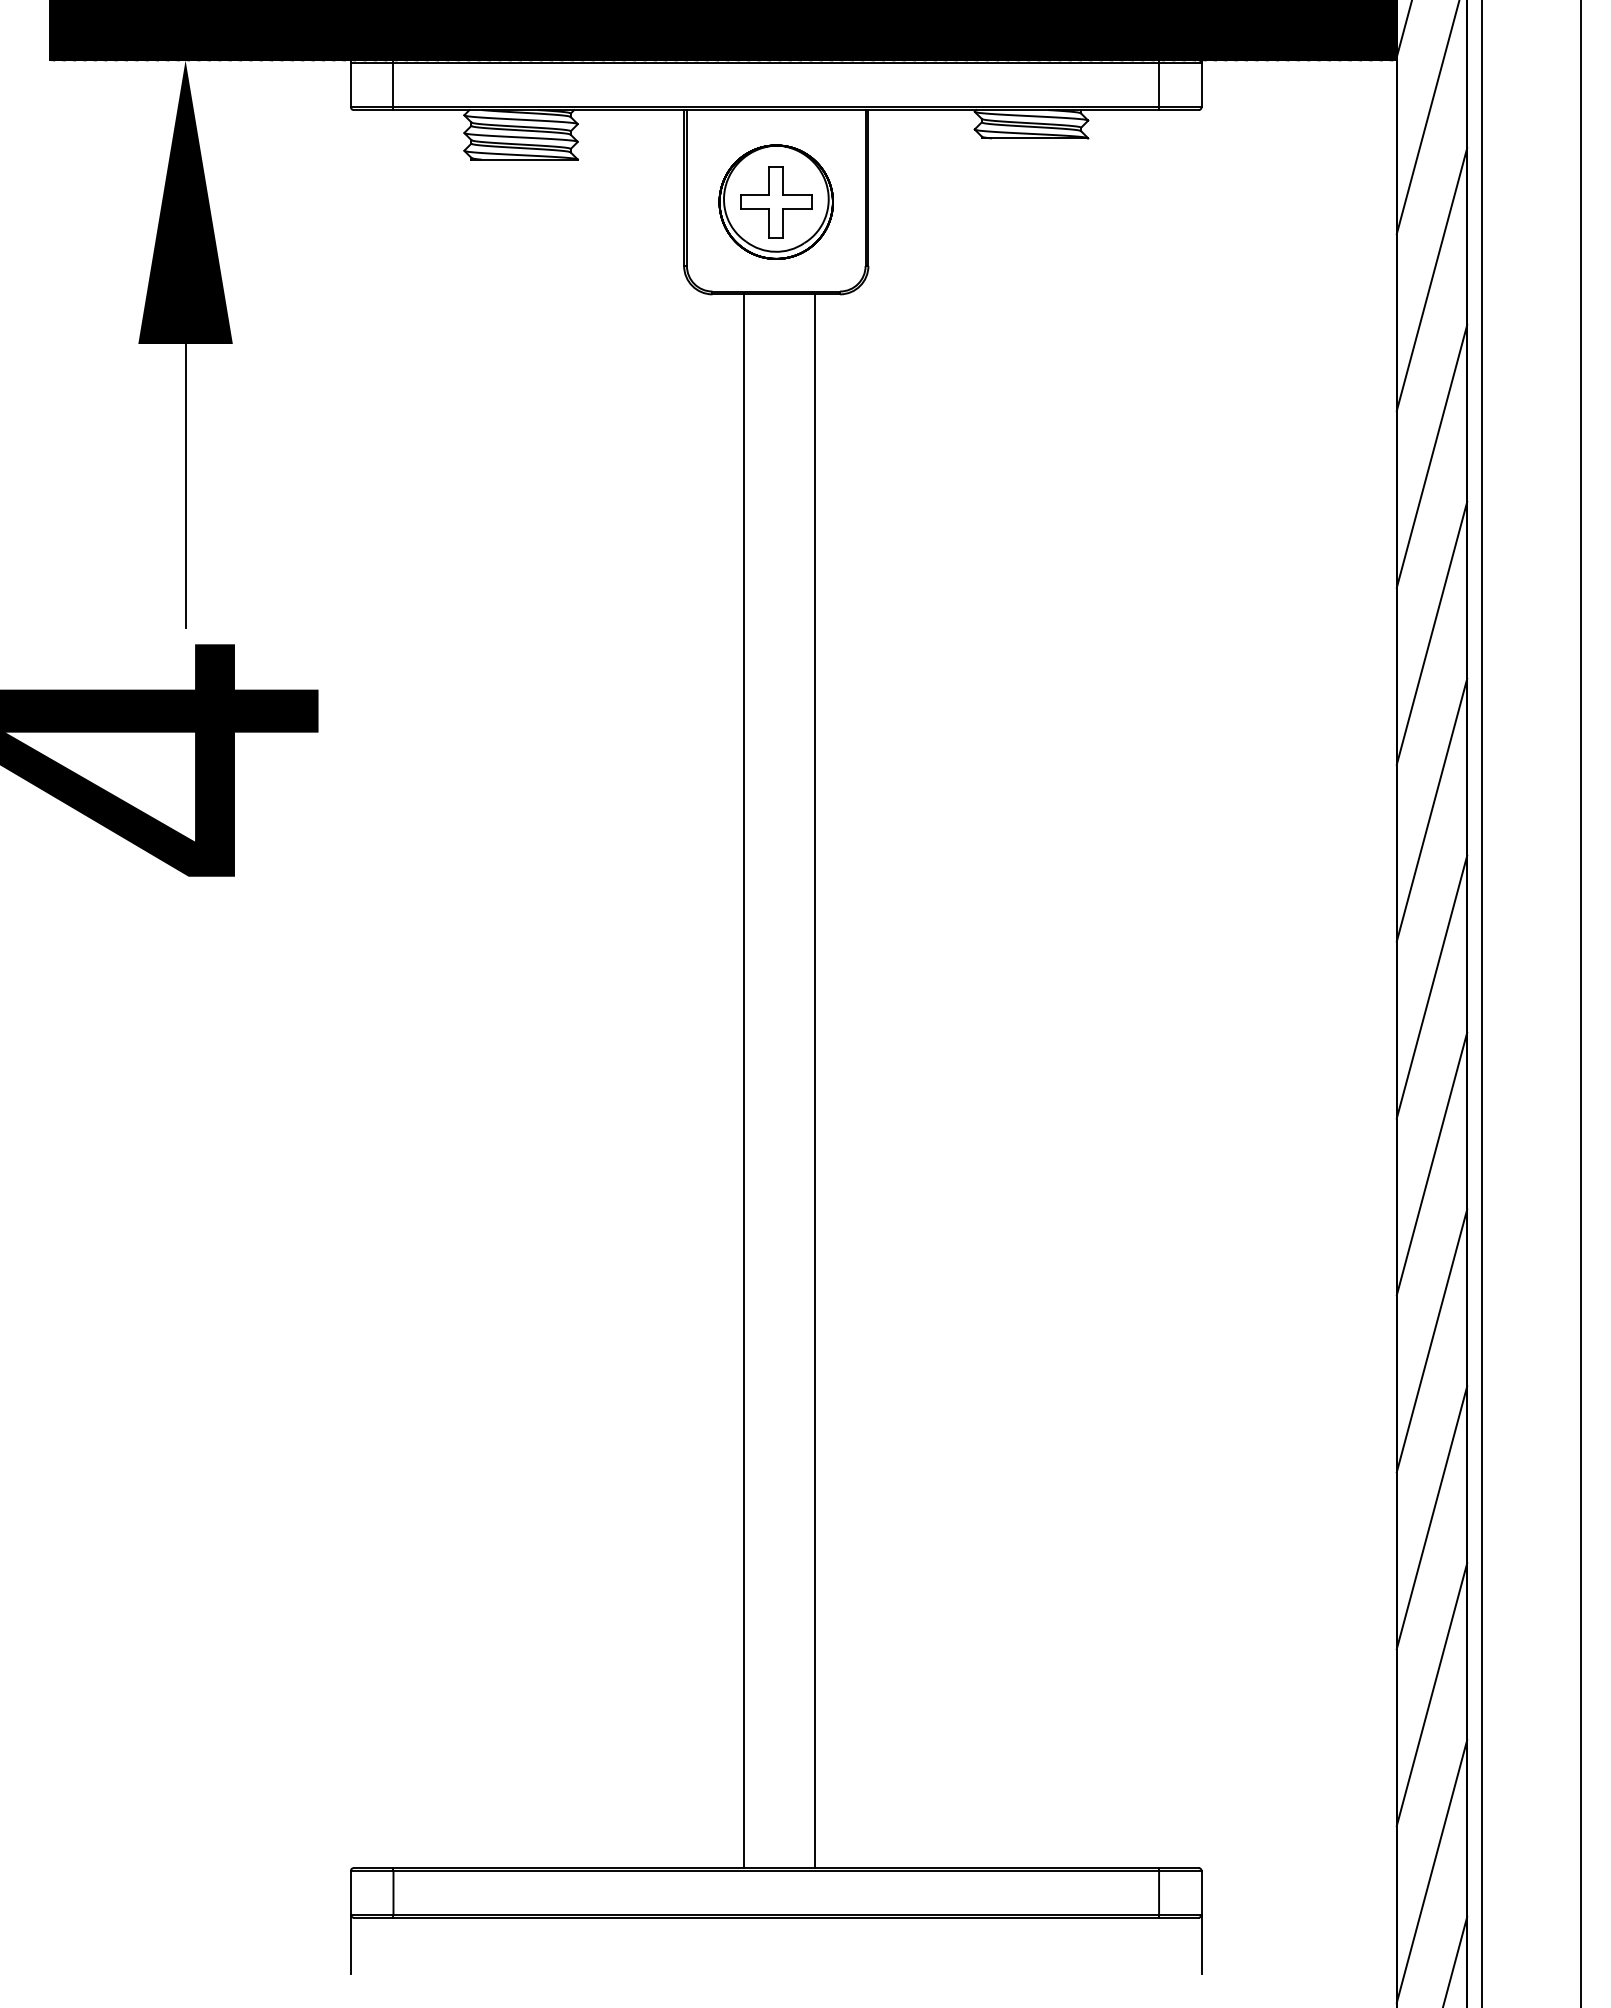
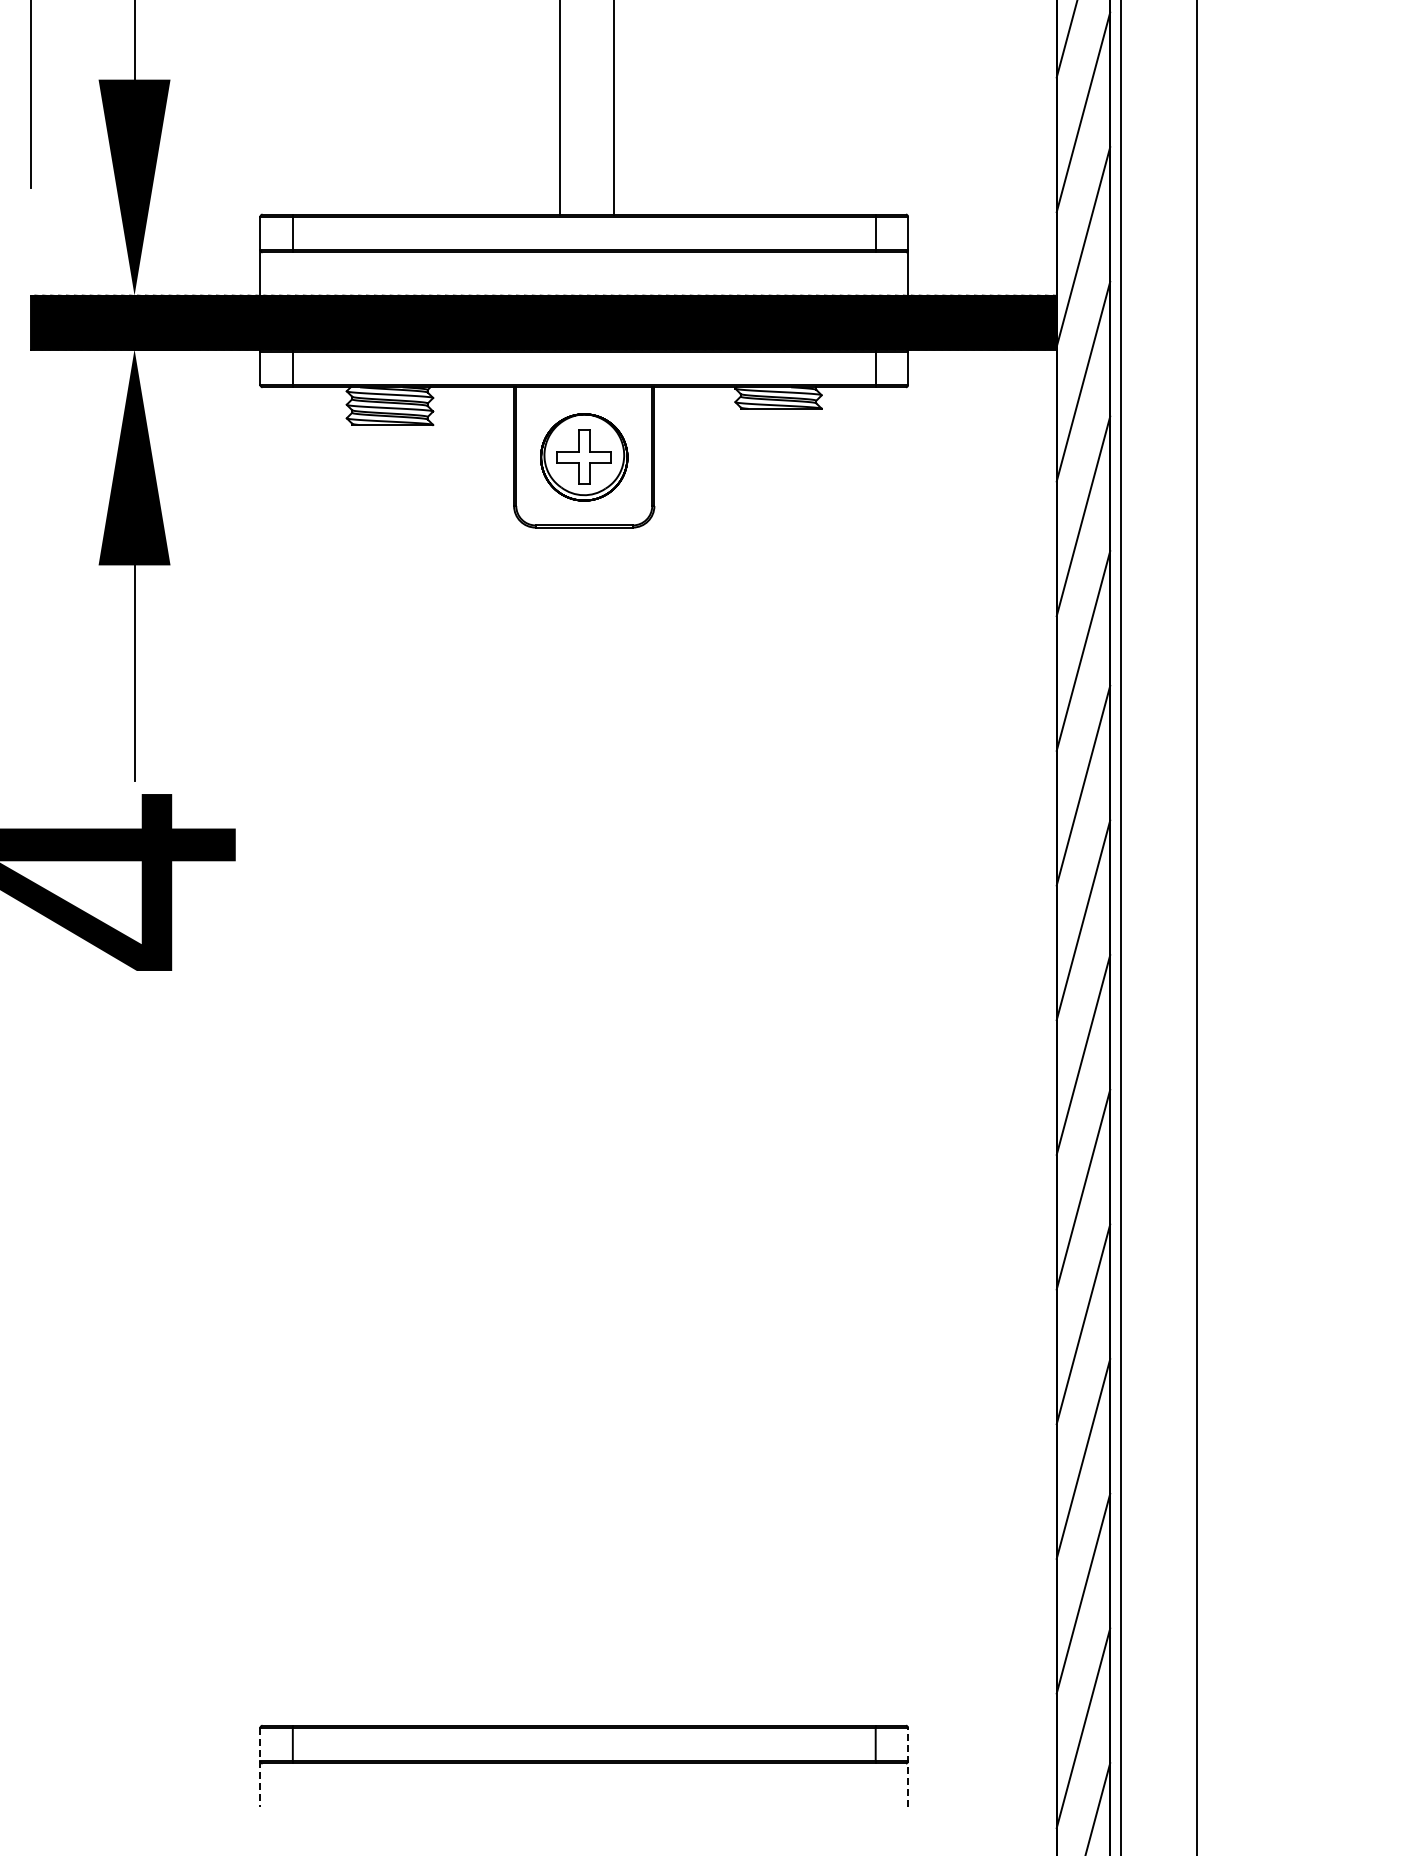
line: (743, 1081) -> (559, 1126), removed
line: (814, 1081) -> (613, 1126), removed
line: (1202, 1921) -> (908, 1766), solid -> dashed
line: (351, 1922) -> (260, 1767), solid -> dashed

